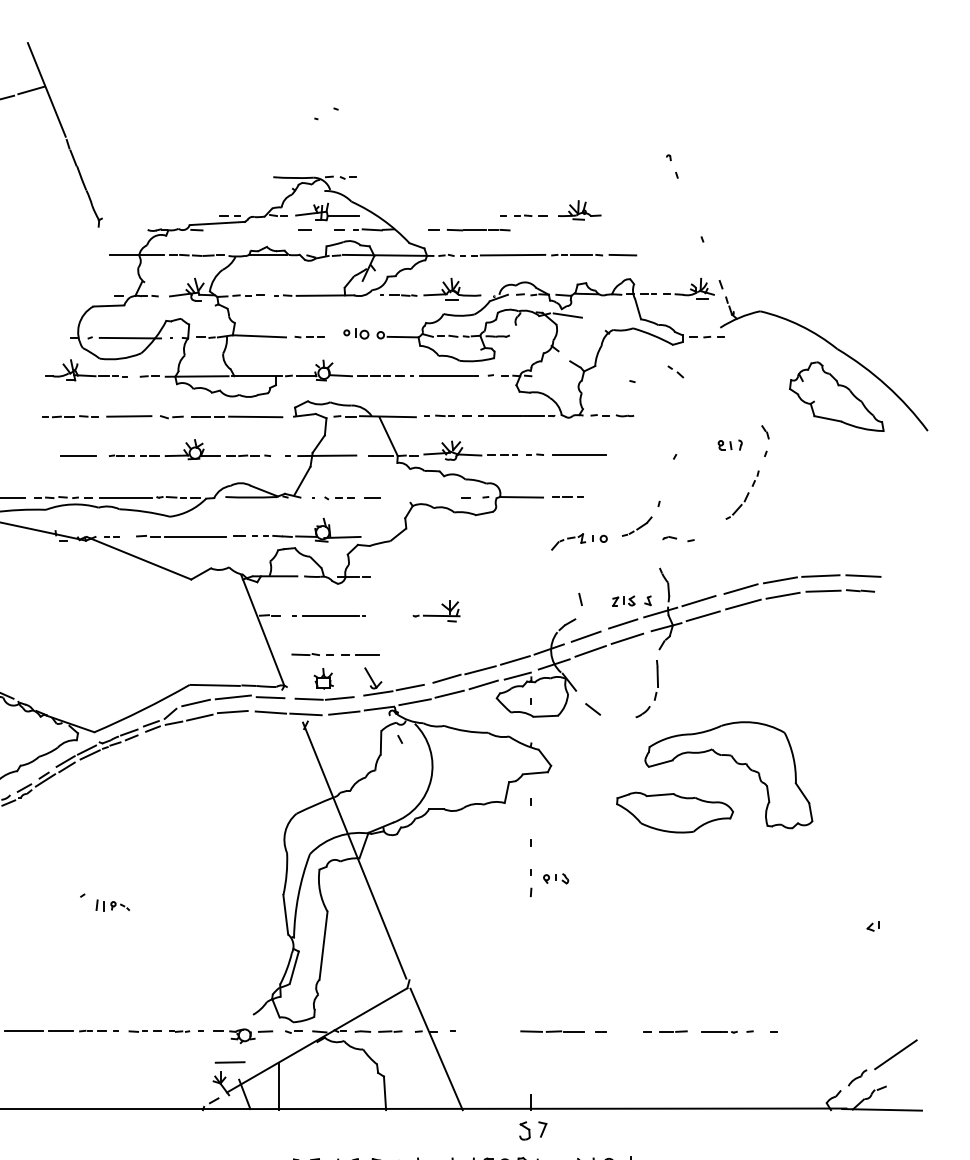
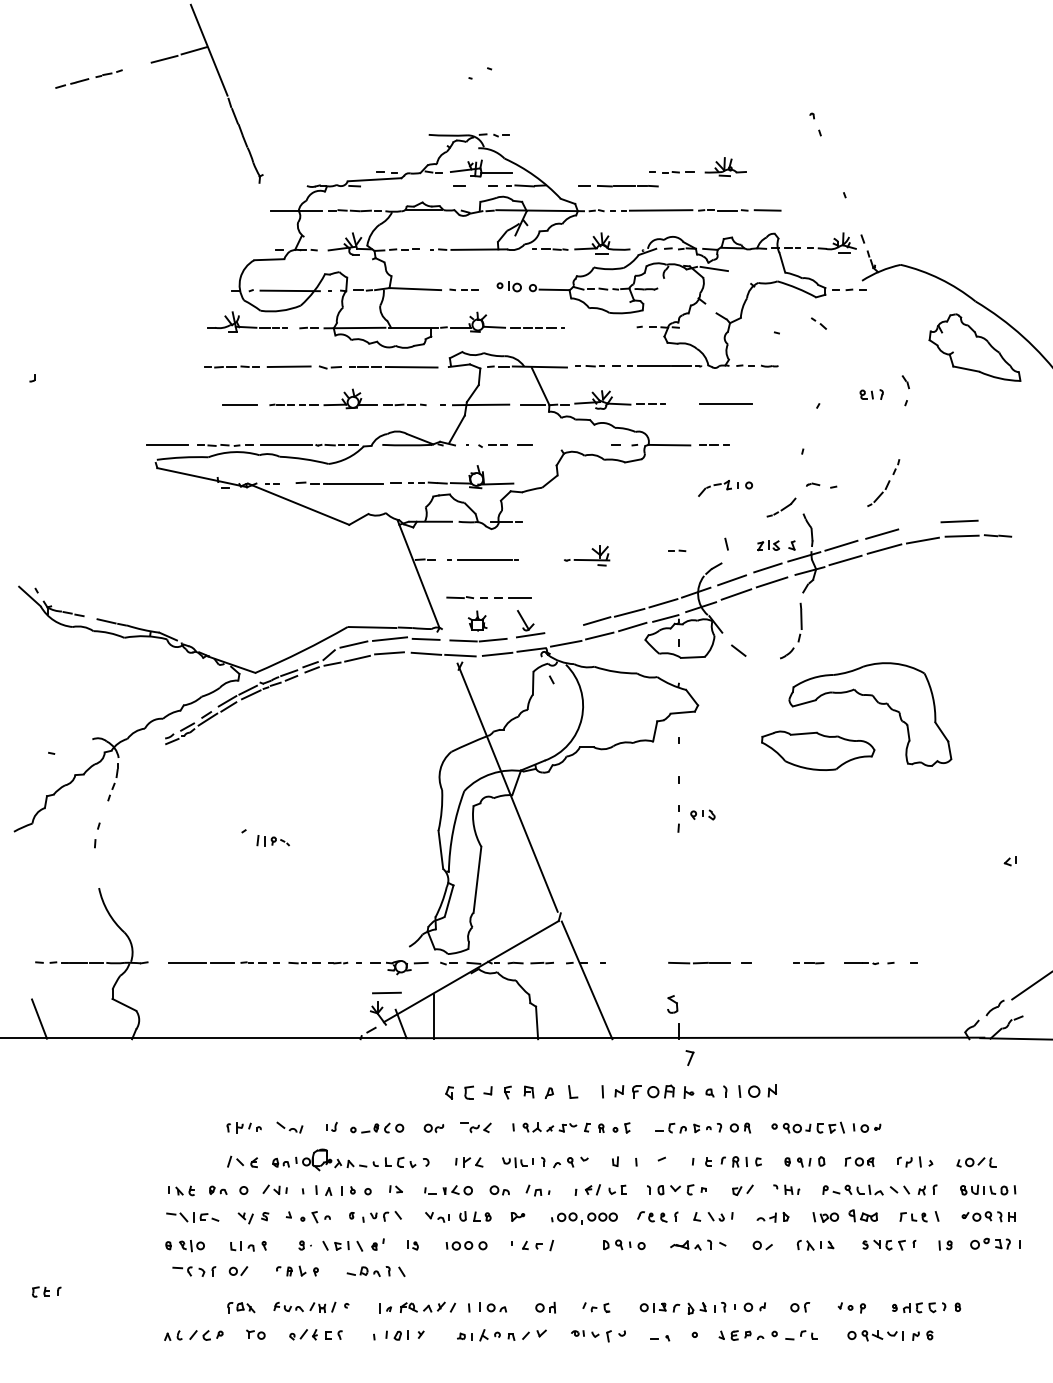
line: (448, 375) -> (598, 327), removed
part: (535, 454) -> (677, 550), moved
part: (742, 494) -> (883, 482), moved
part: (637, 526) -> (781, 507), moved
line: (863, 576) -> (1000, 521), removed
line: (780, 580) -> (920, 525), removed
line: (410, 687) -> (561, 629), removed
part: (665, 1032) -> (808, 963), size x0.7
part: (524, 1131) -> (672, 1004), moved

